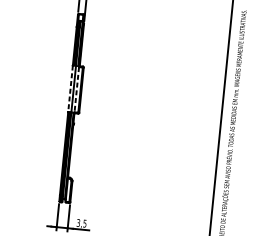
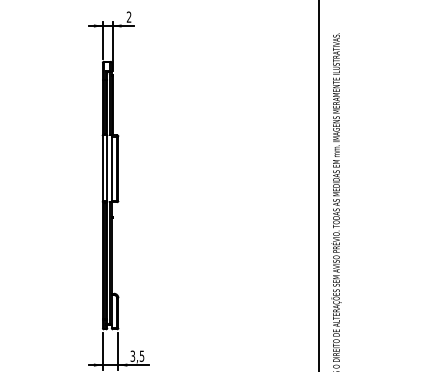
line: (70, 88) -> (102, 168), dashed -> solid
line: (76, 90) -> (111, 169), dashed -> solid

